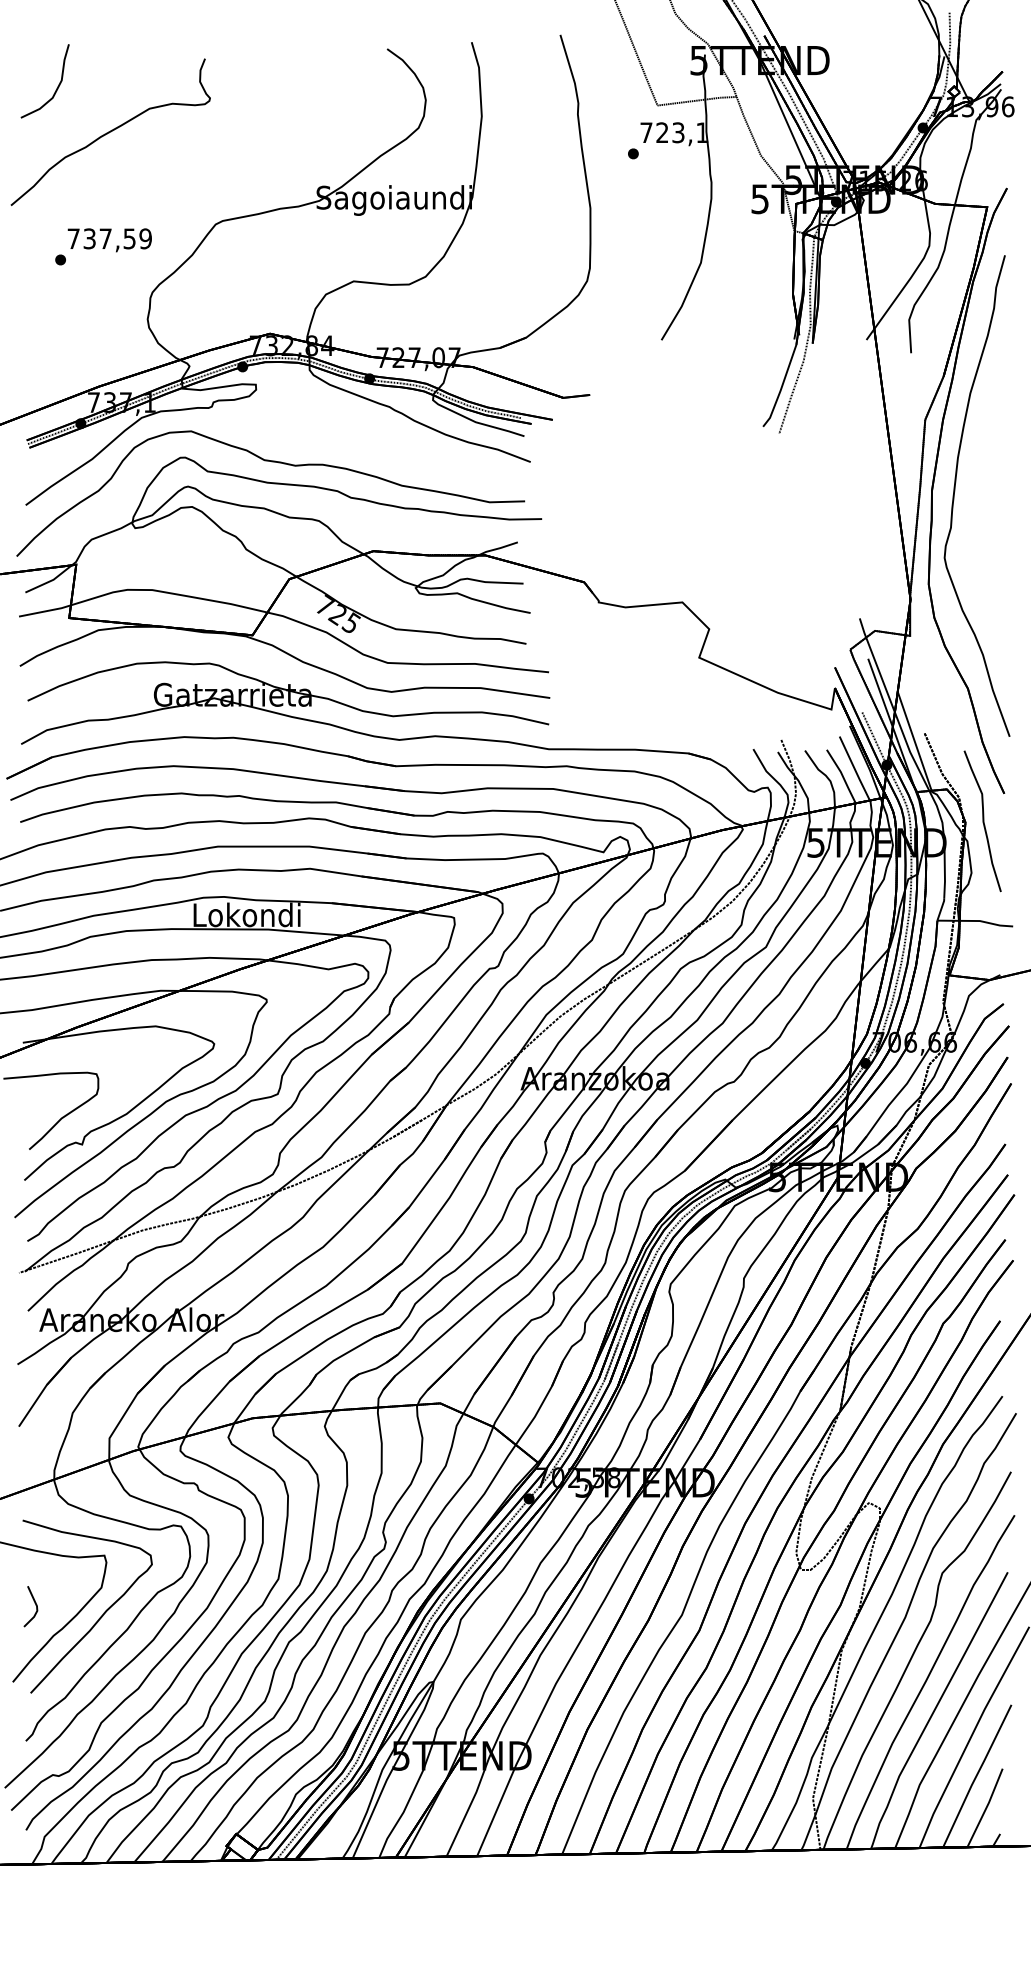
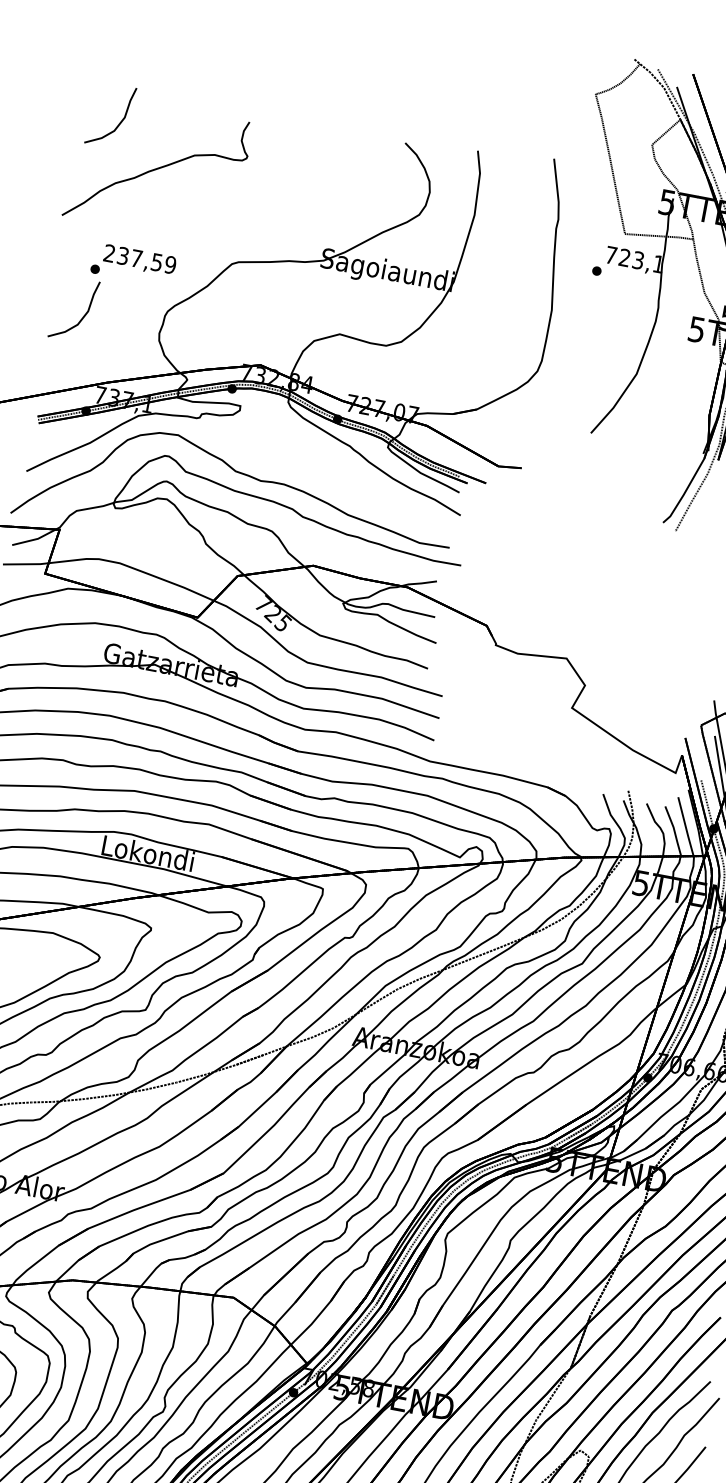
text: (73, 238) -> (109, 253), 737,59 -> 237,59
curve: (56, 317) -> (82, 317), added

